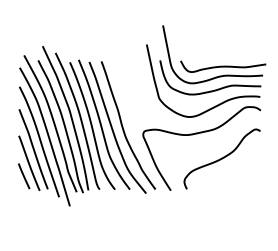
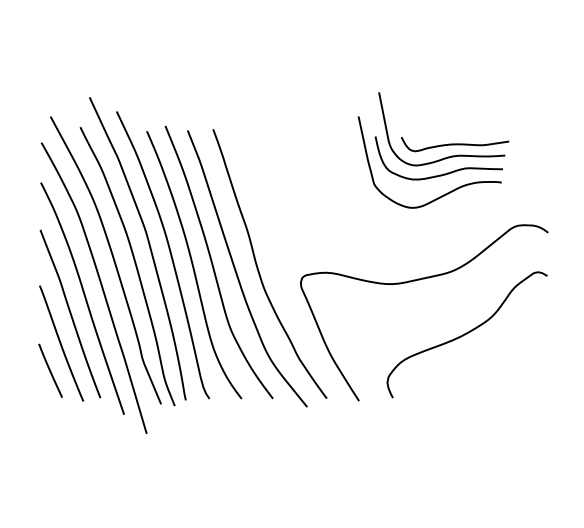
part: (206, 71) -> (433, 150), size x0.6

